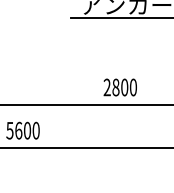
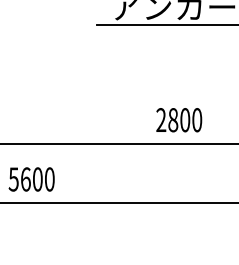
text: (120, 87) -> (179, 120), moved

